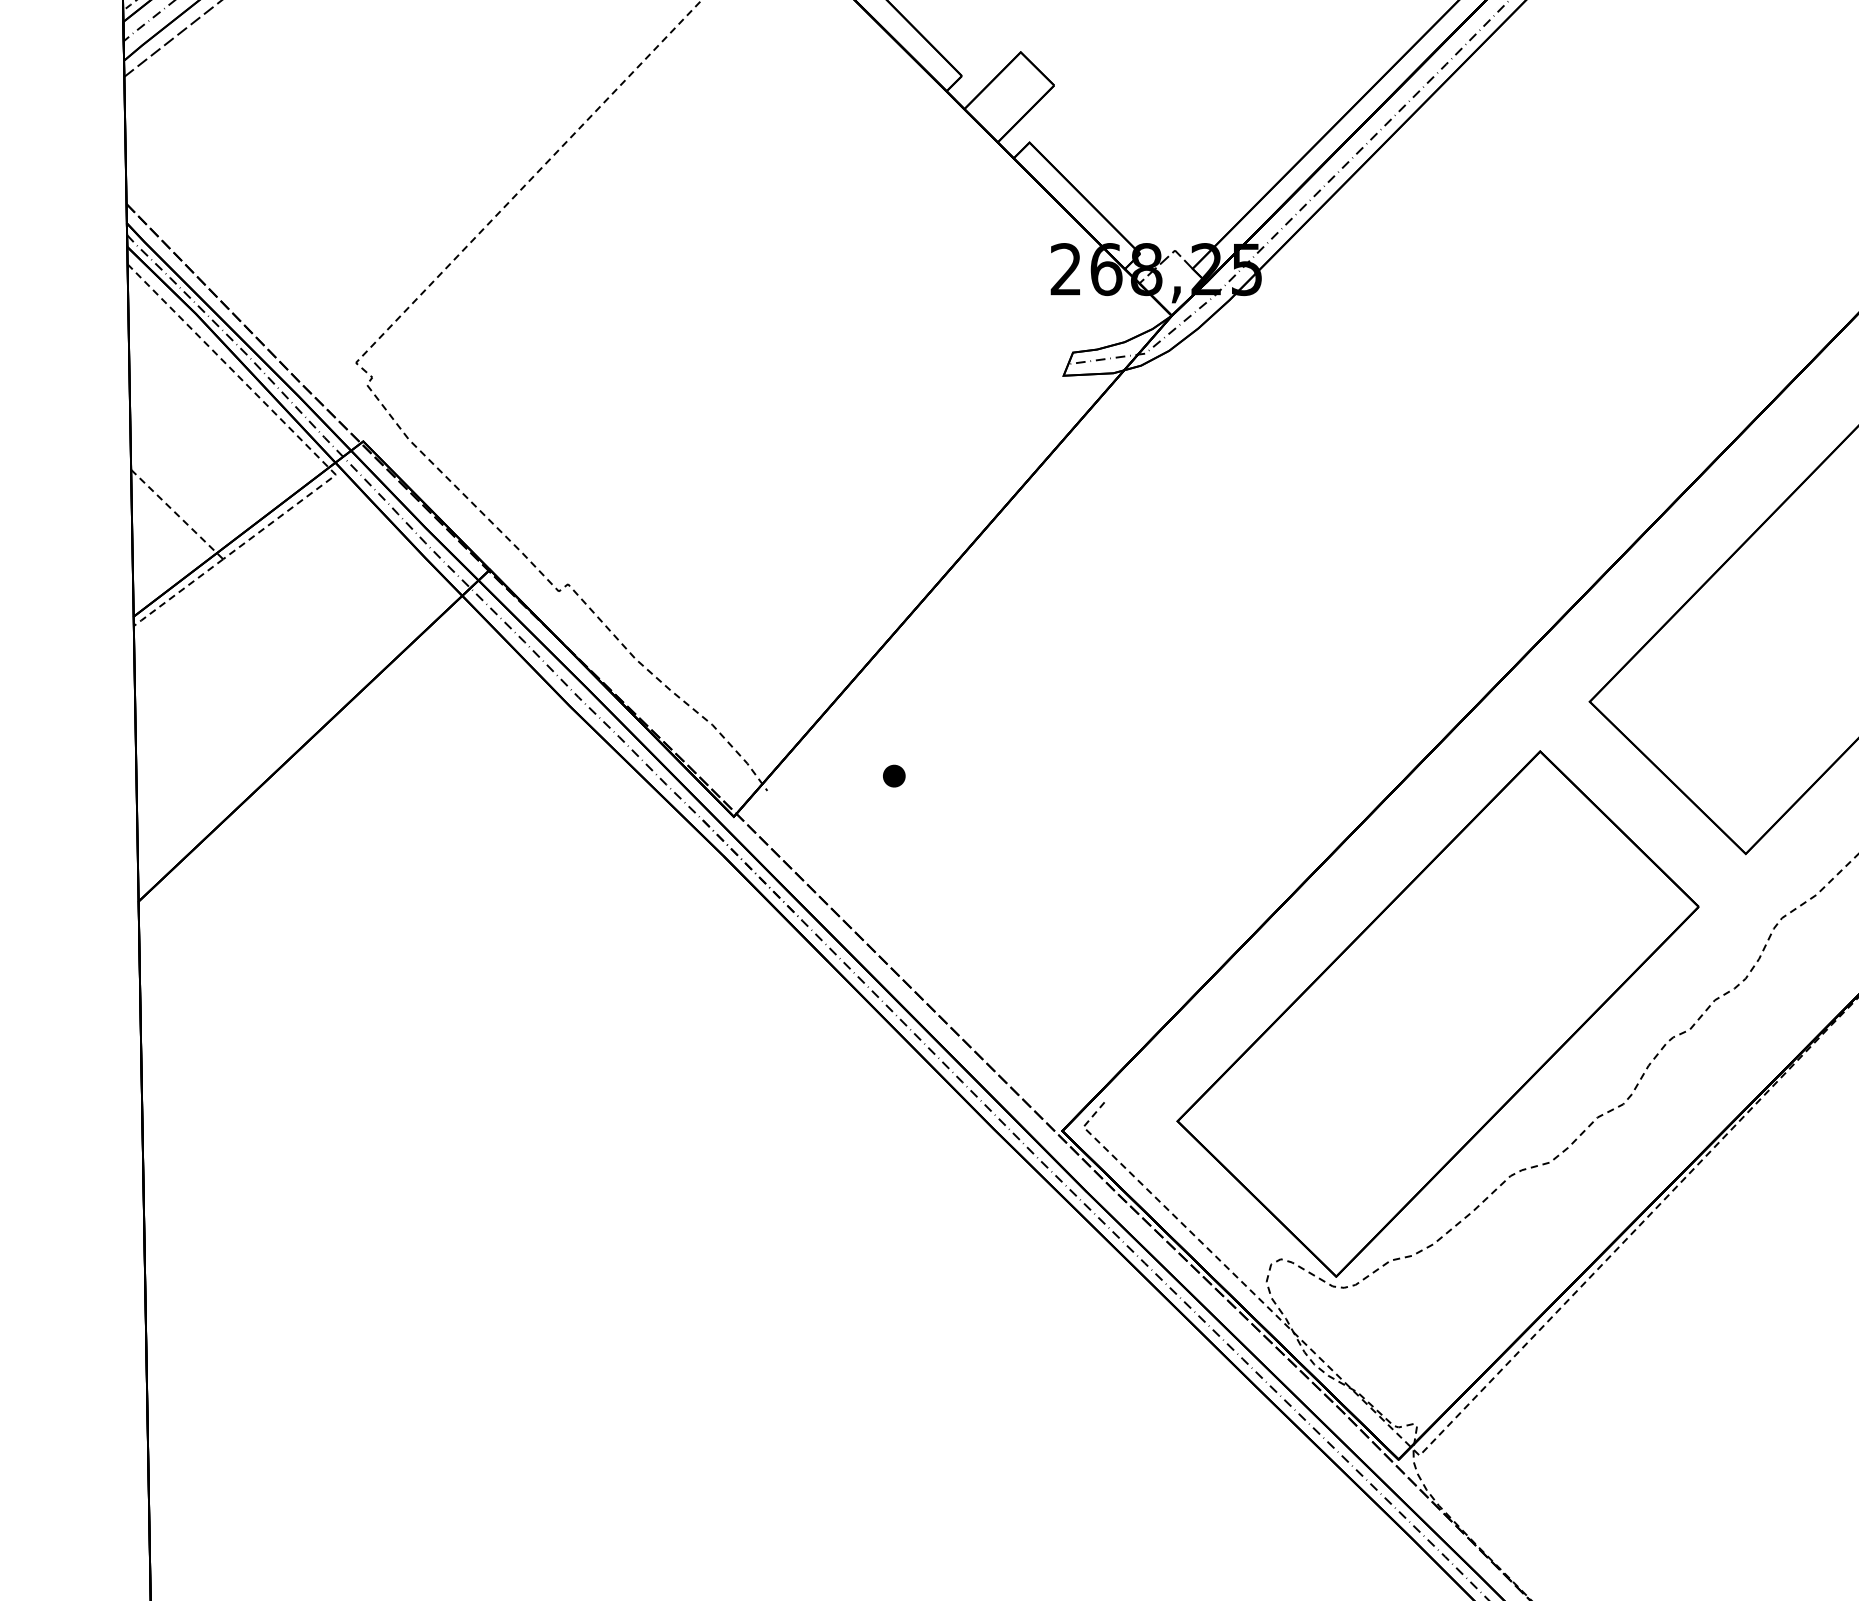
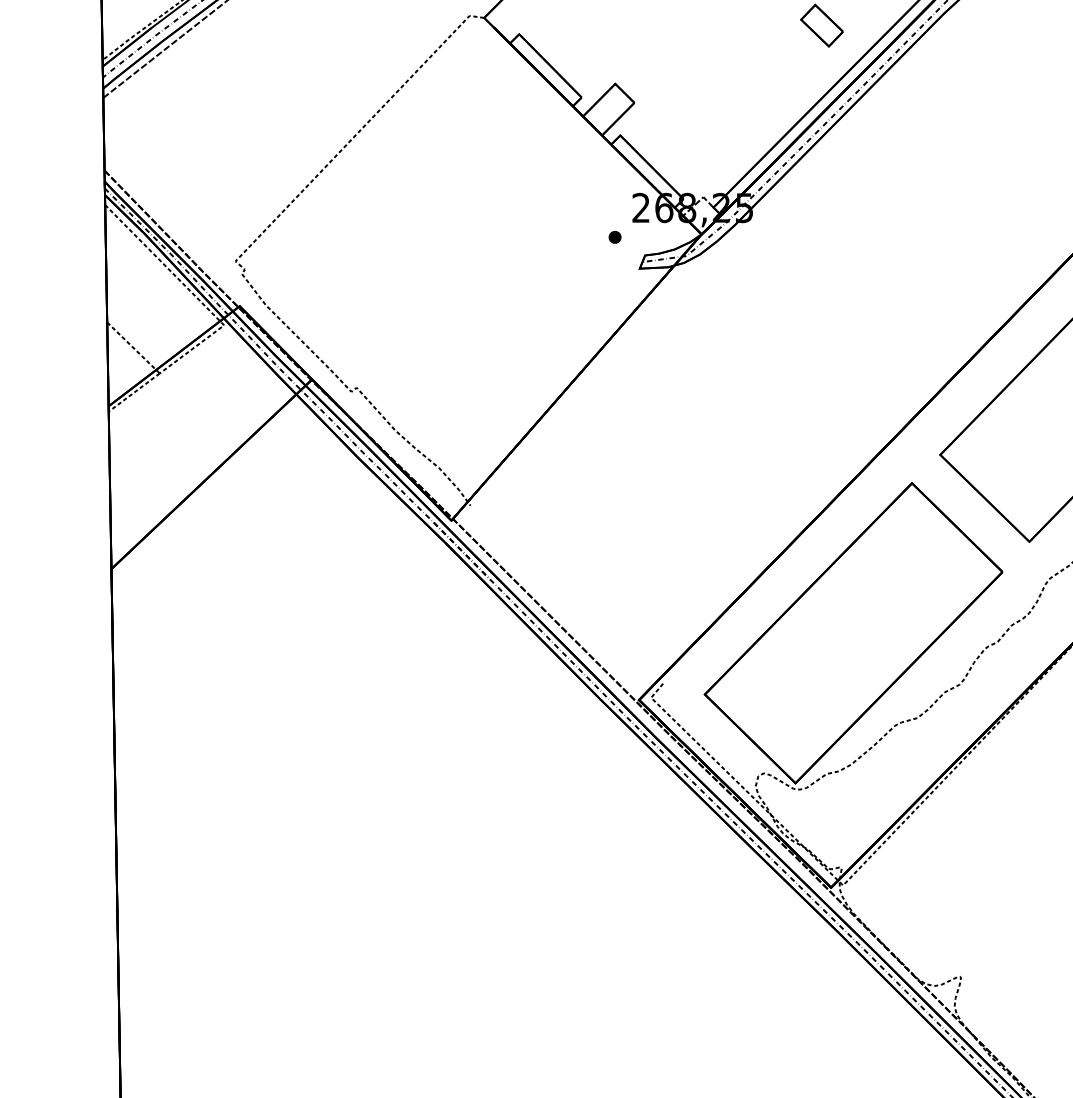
part: (893, 776) -> (614, 237), moved

